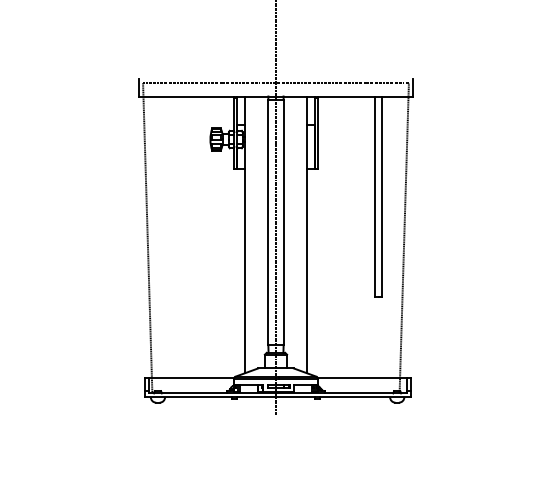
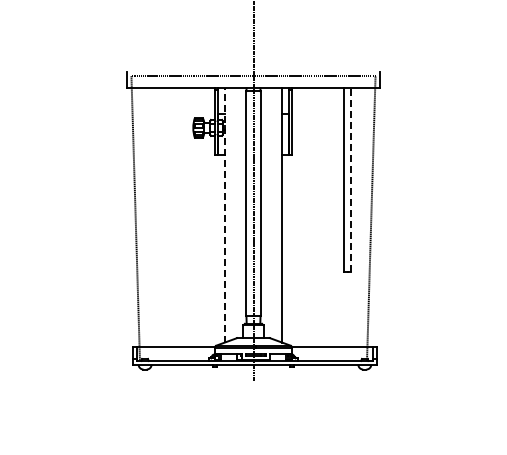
line: (381, 195) -> (350, 179), solid -> dashed
line: (245, 233) -> (225, 214), solid -> dashed

